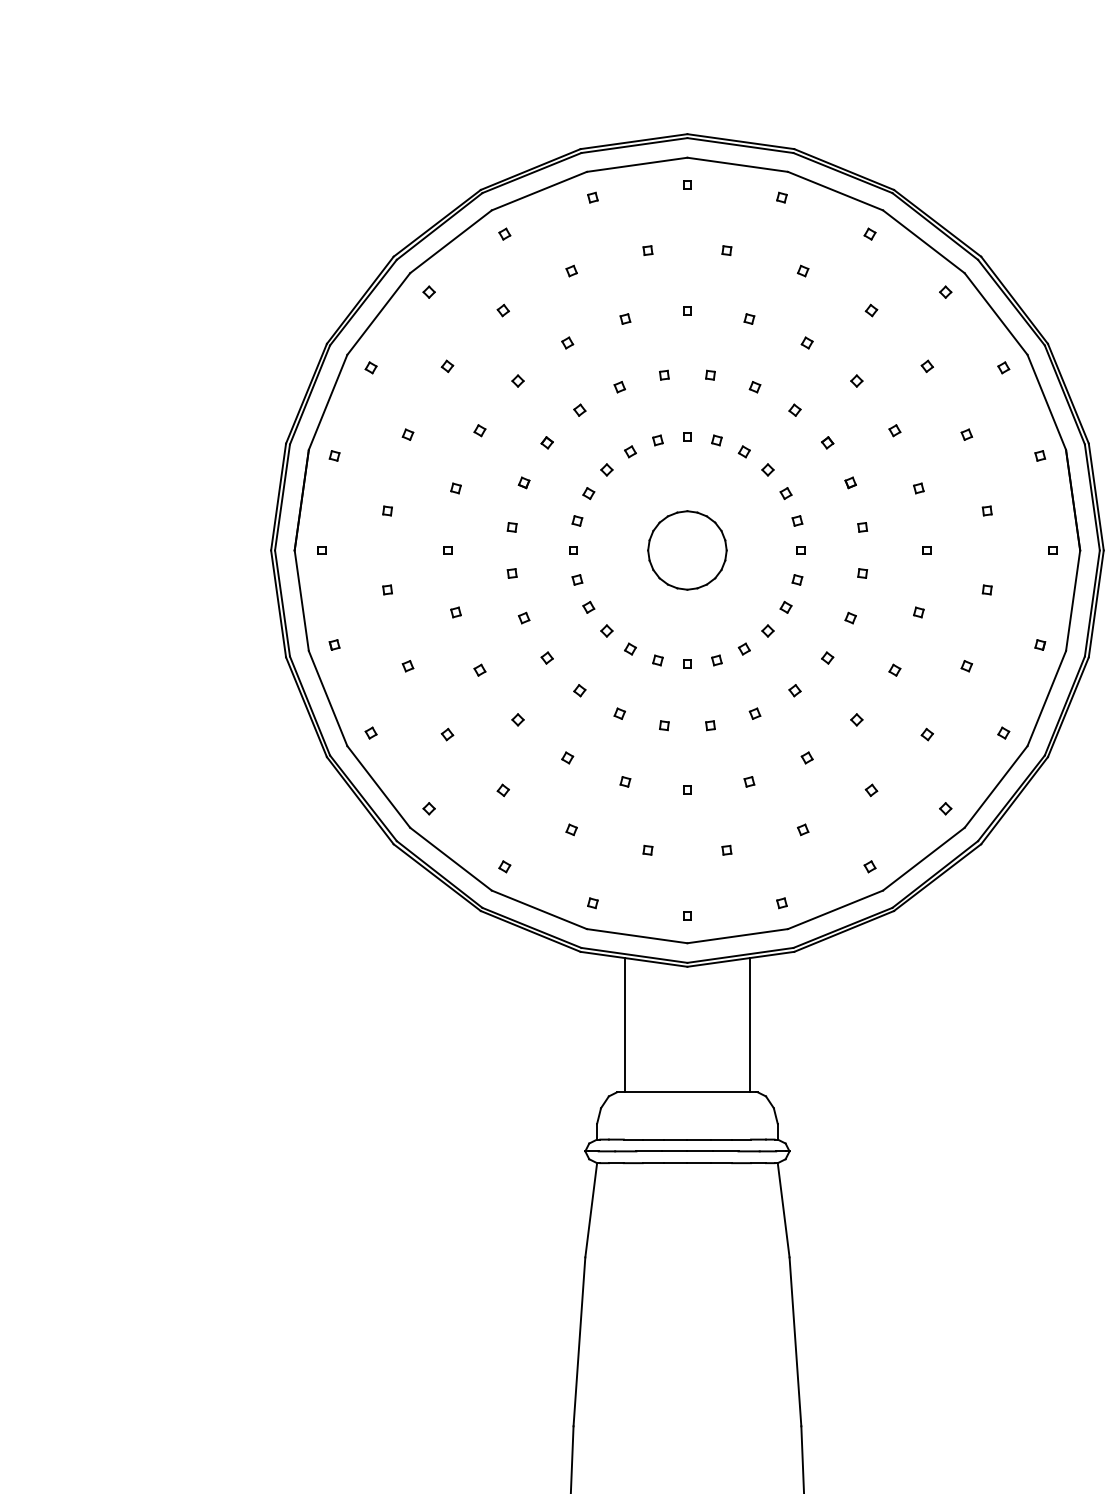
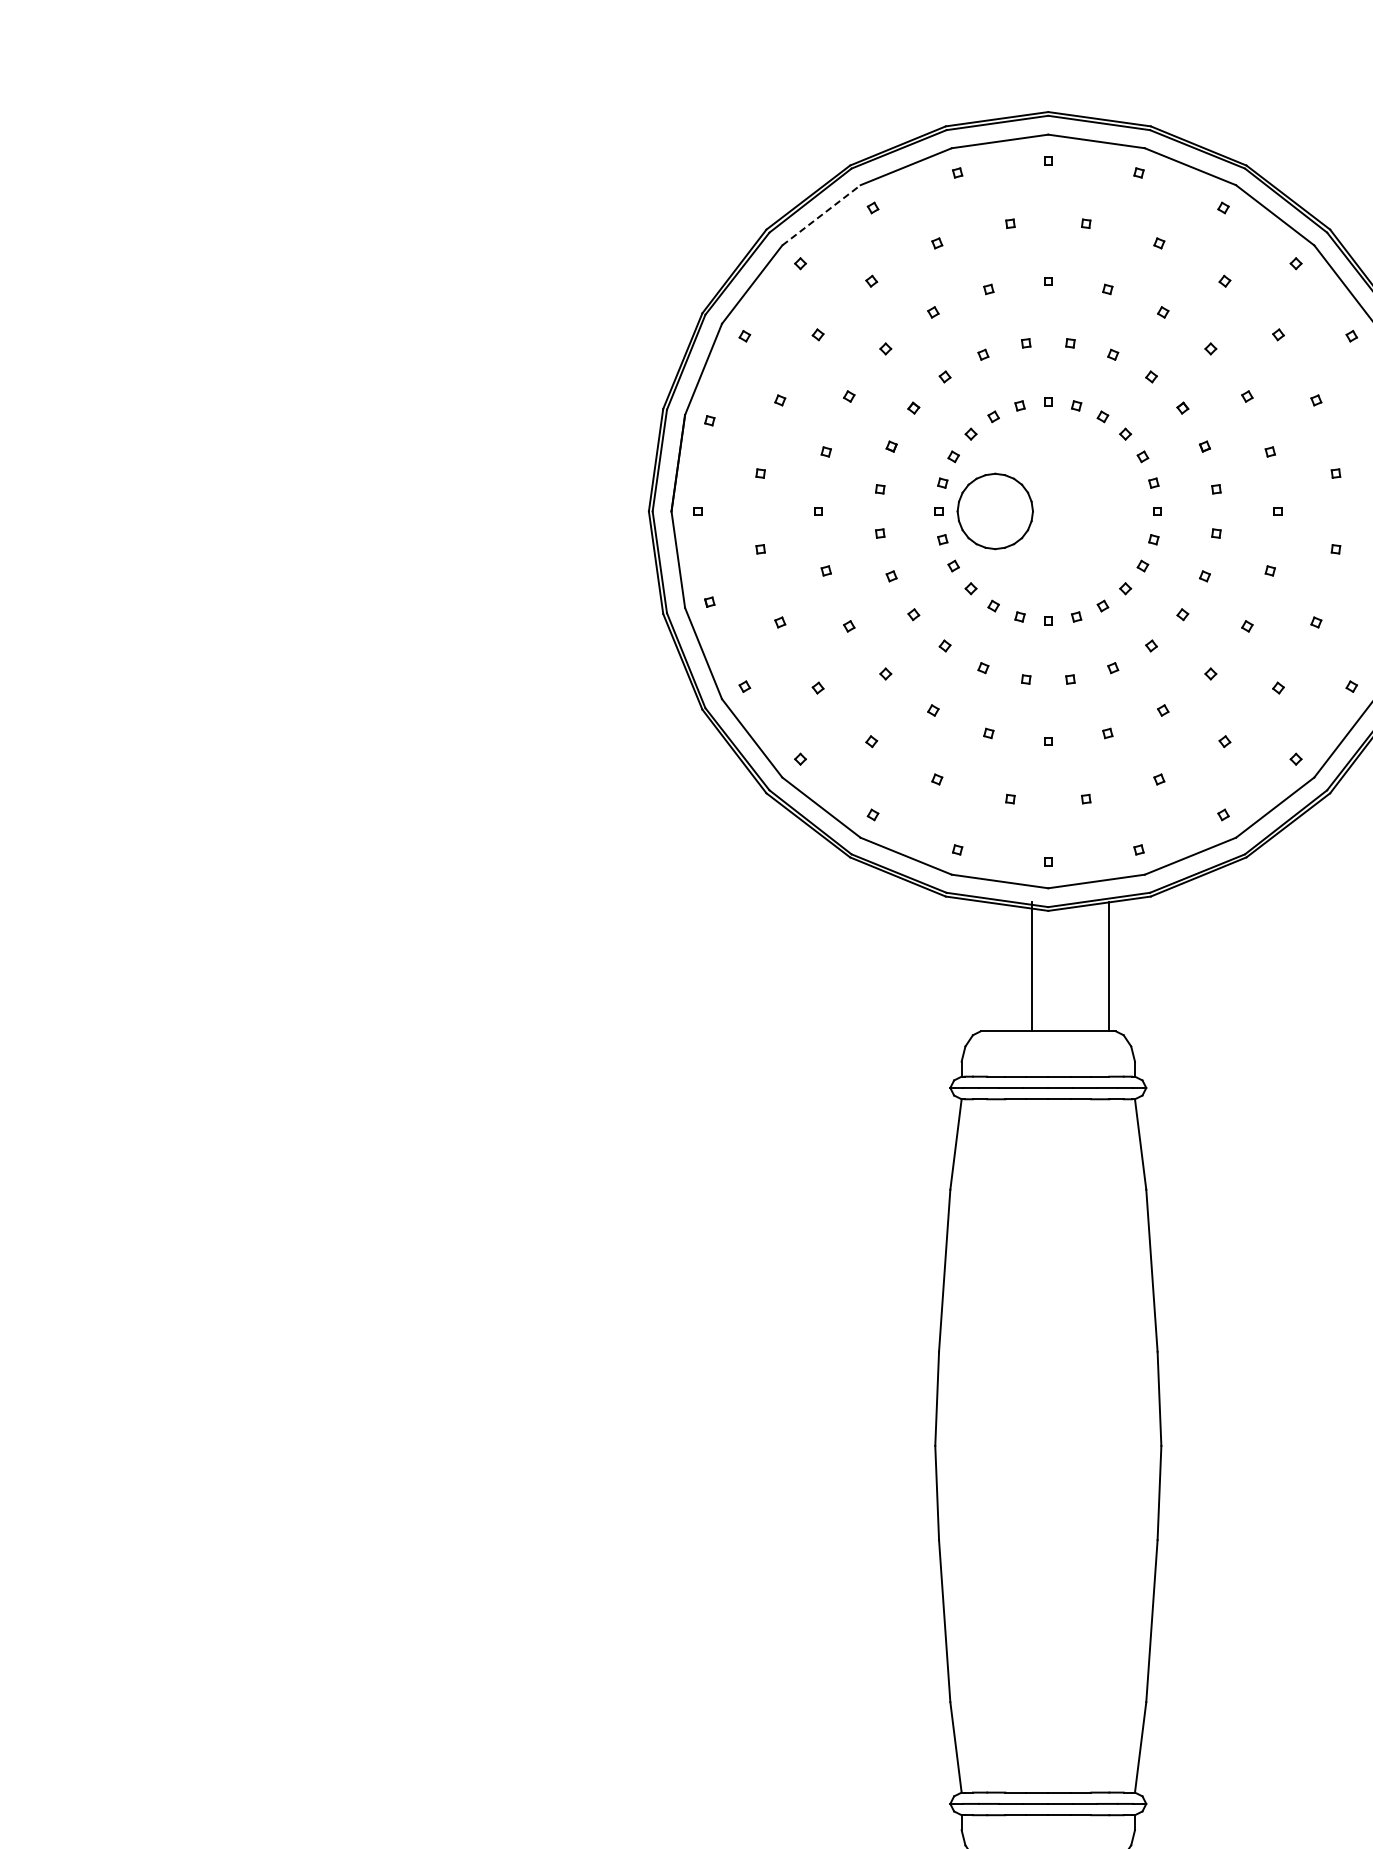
line: (451, 241) -> (821, 215), solid -> dashed
part: (686, 550) -> (994, 511), moved
line: (625, 1024) -> (1032, 966), moved

